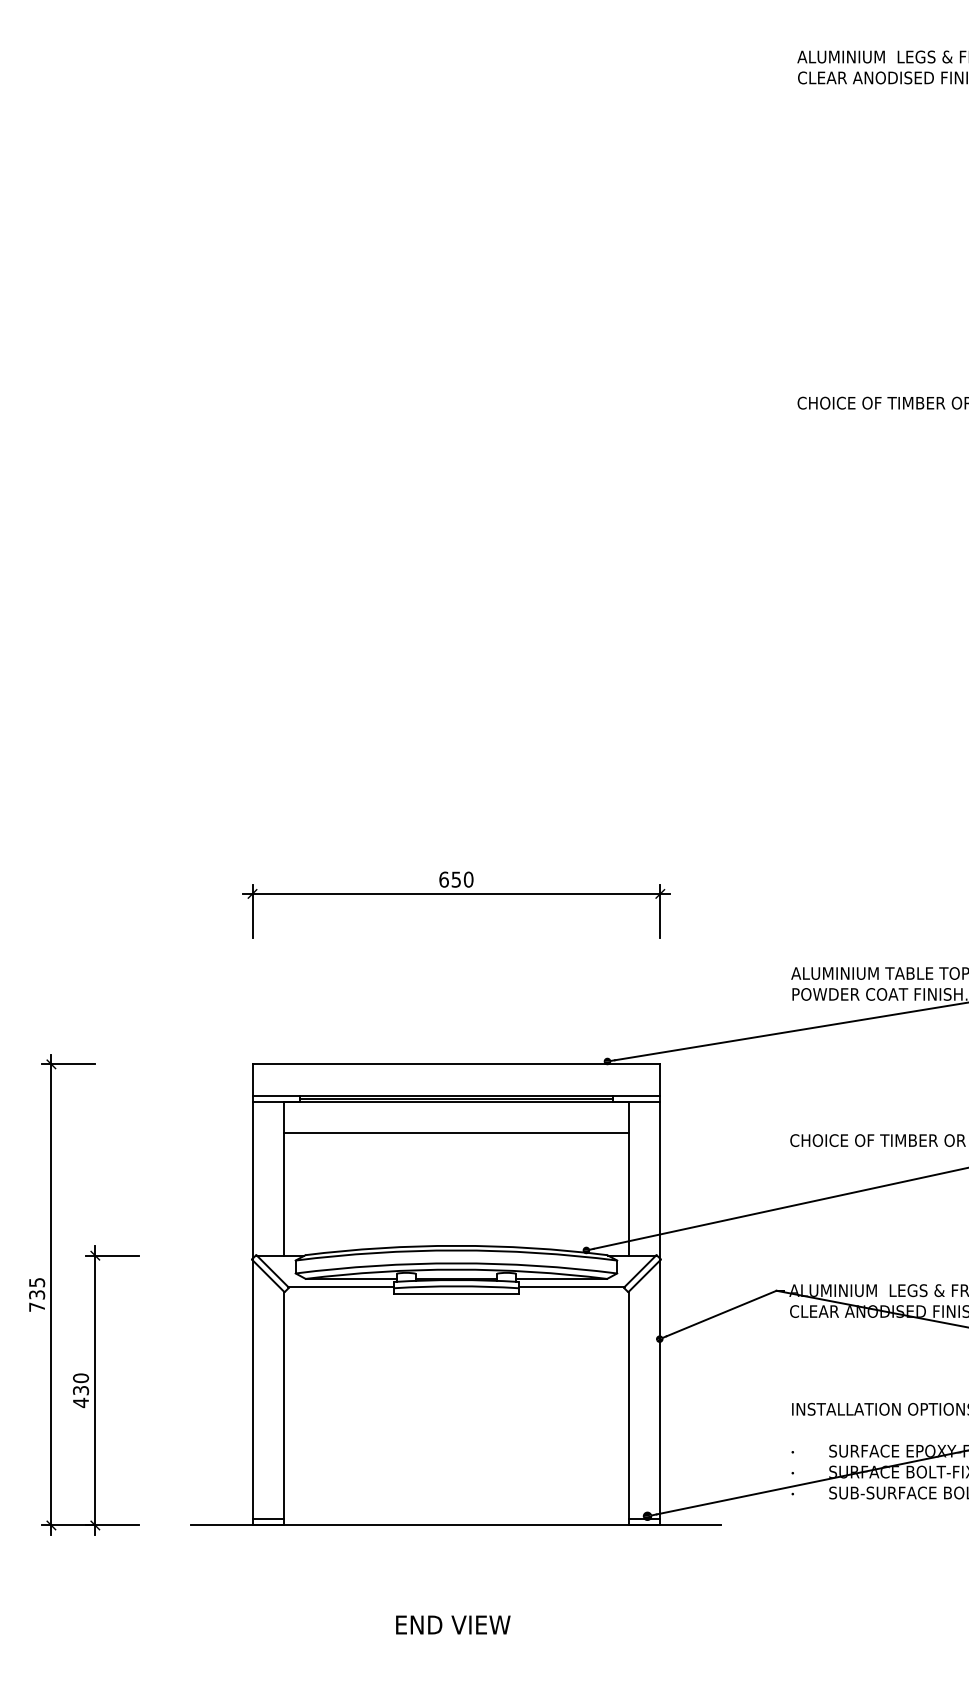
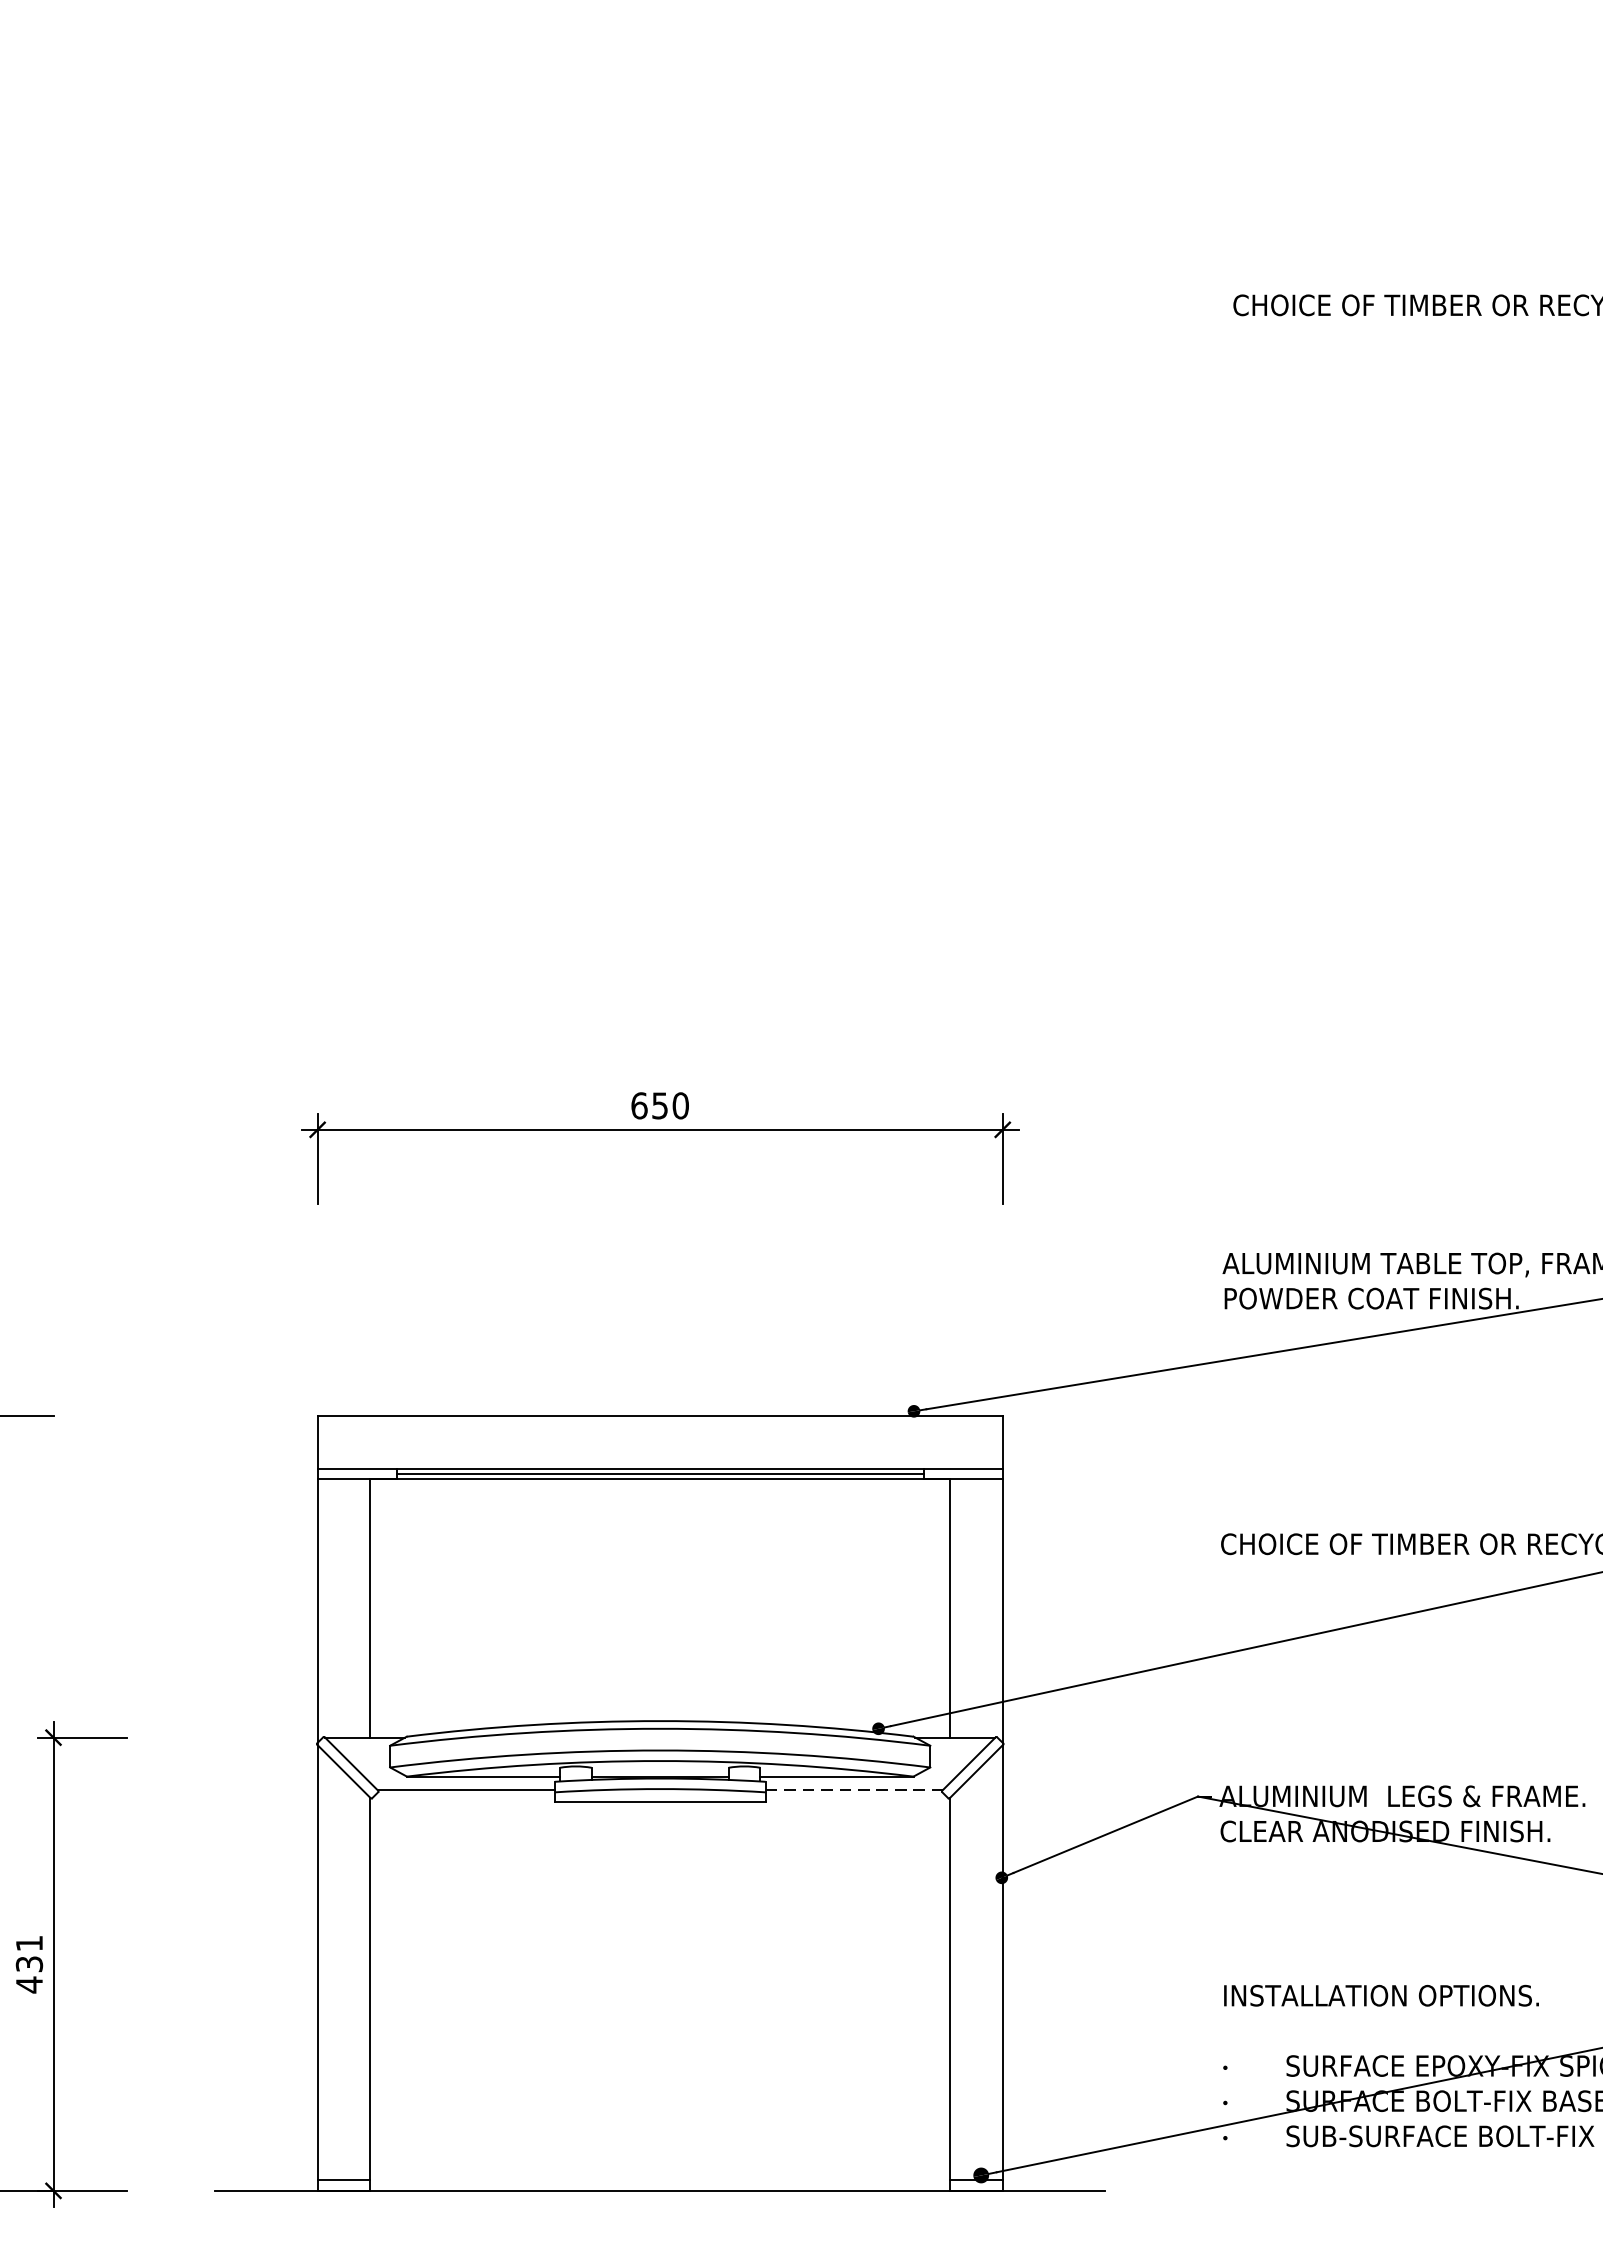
line: (455, 1133) -> (658, 1532), removed
line: (571, 1287) -> (853, 1791), solid -> dashed
text: (81, 1378) -> (30, 1943), 430 -> 431

